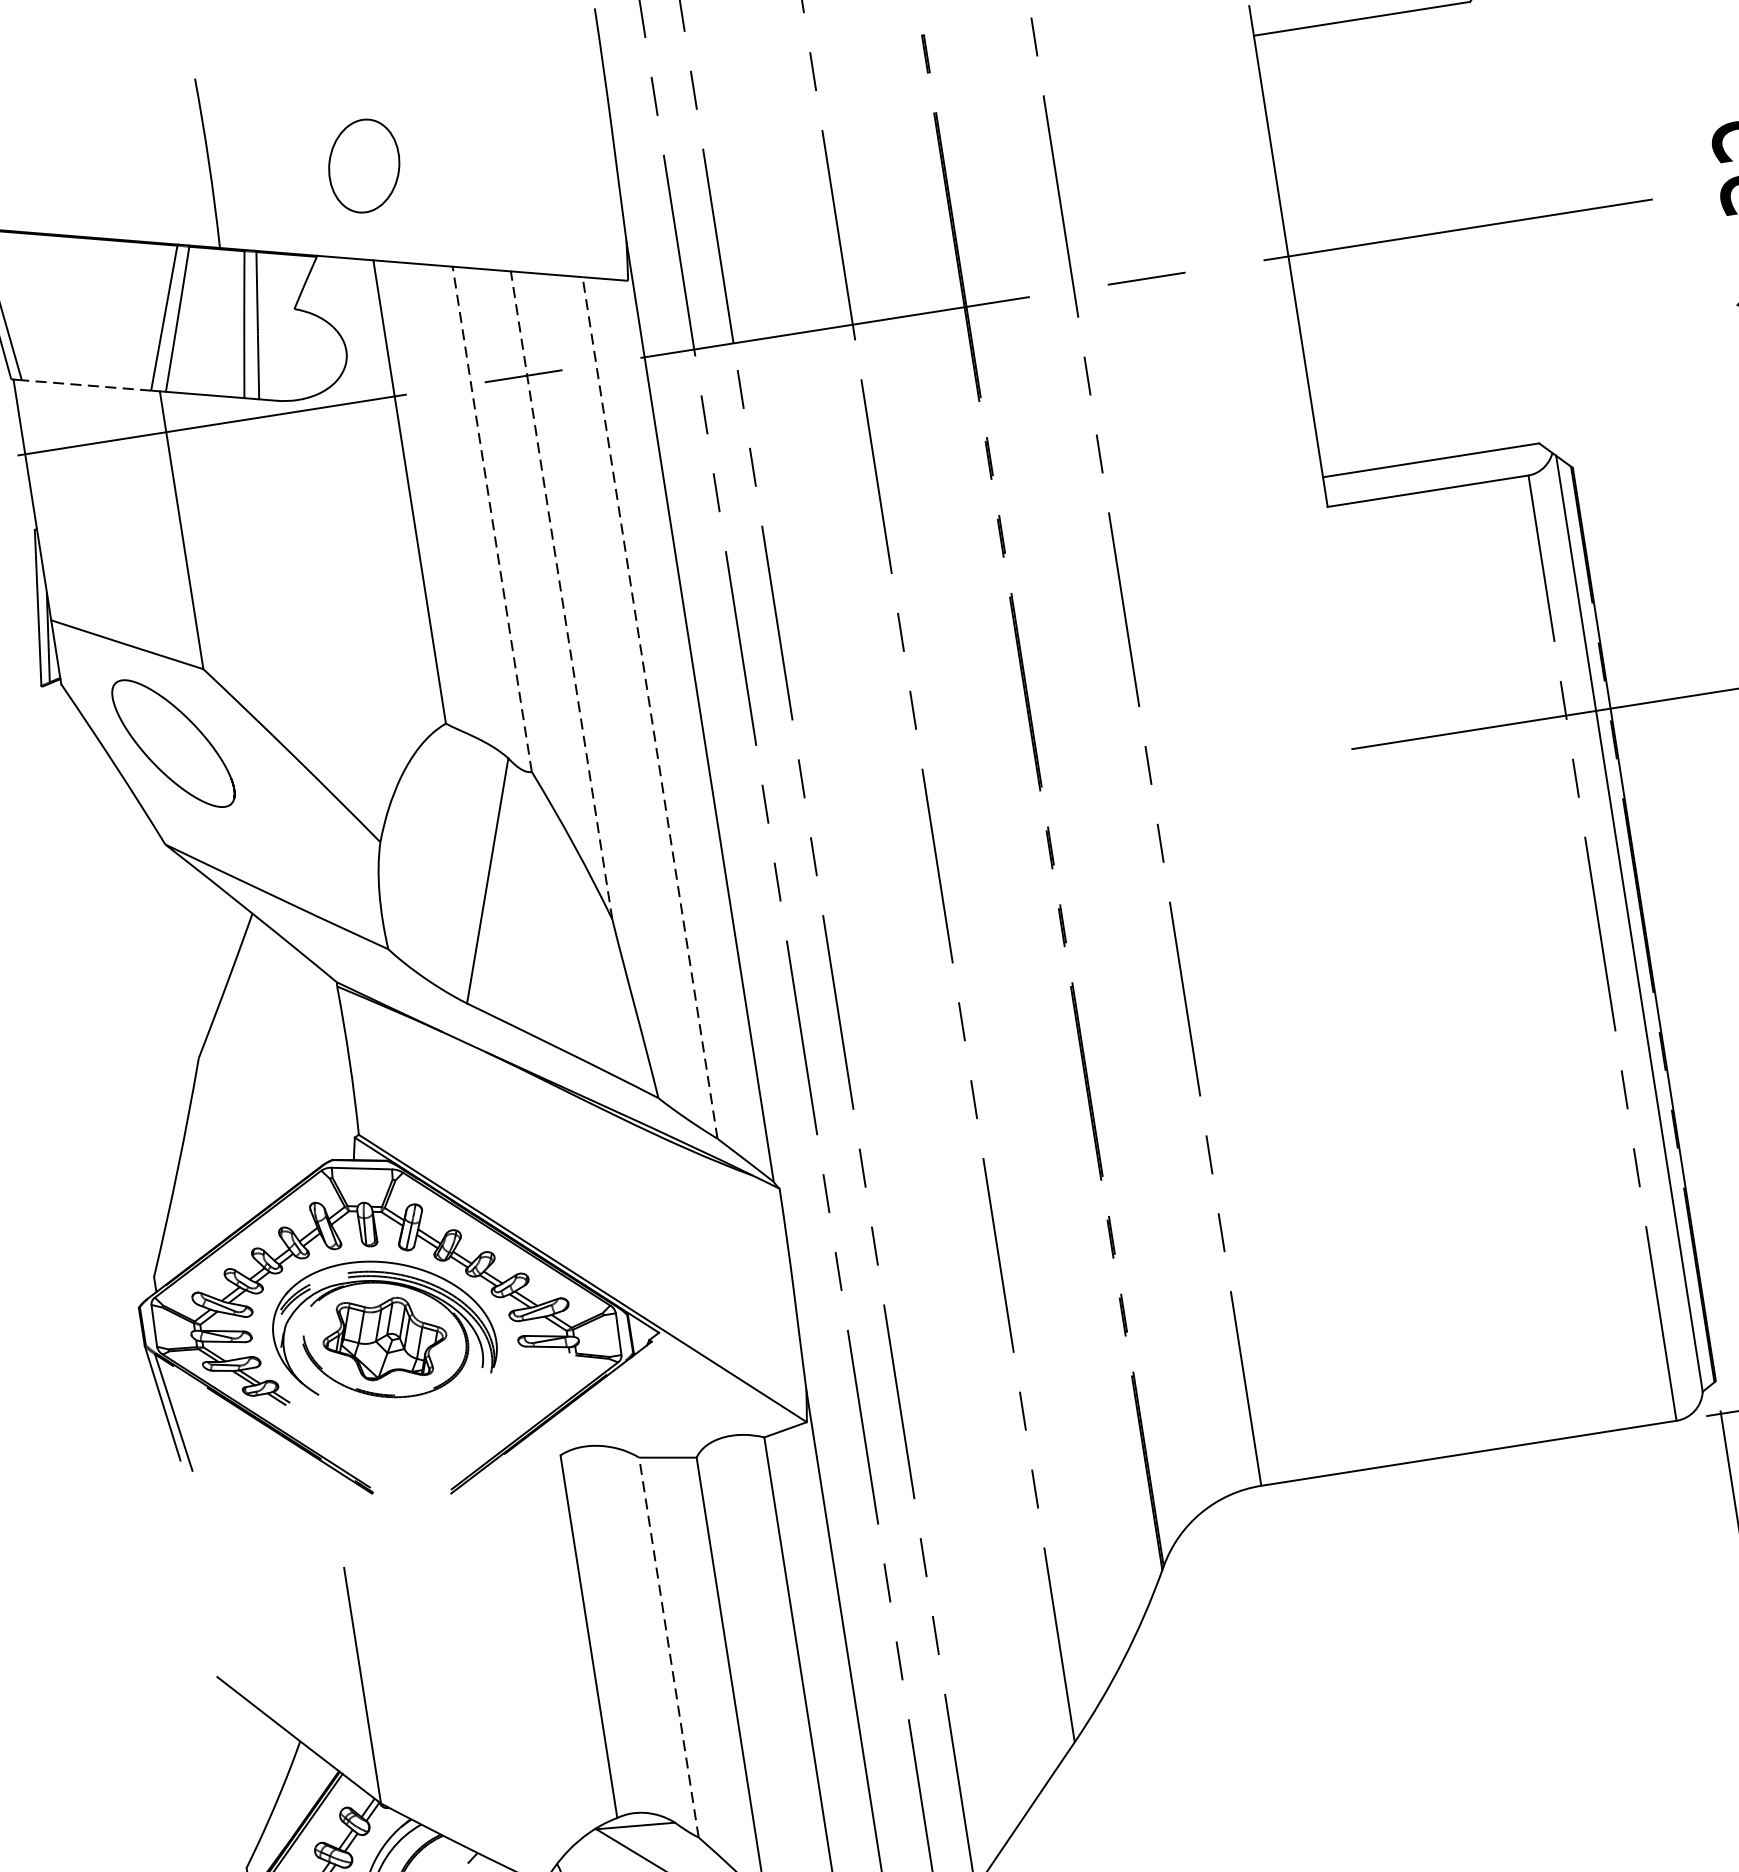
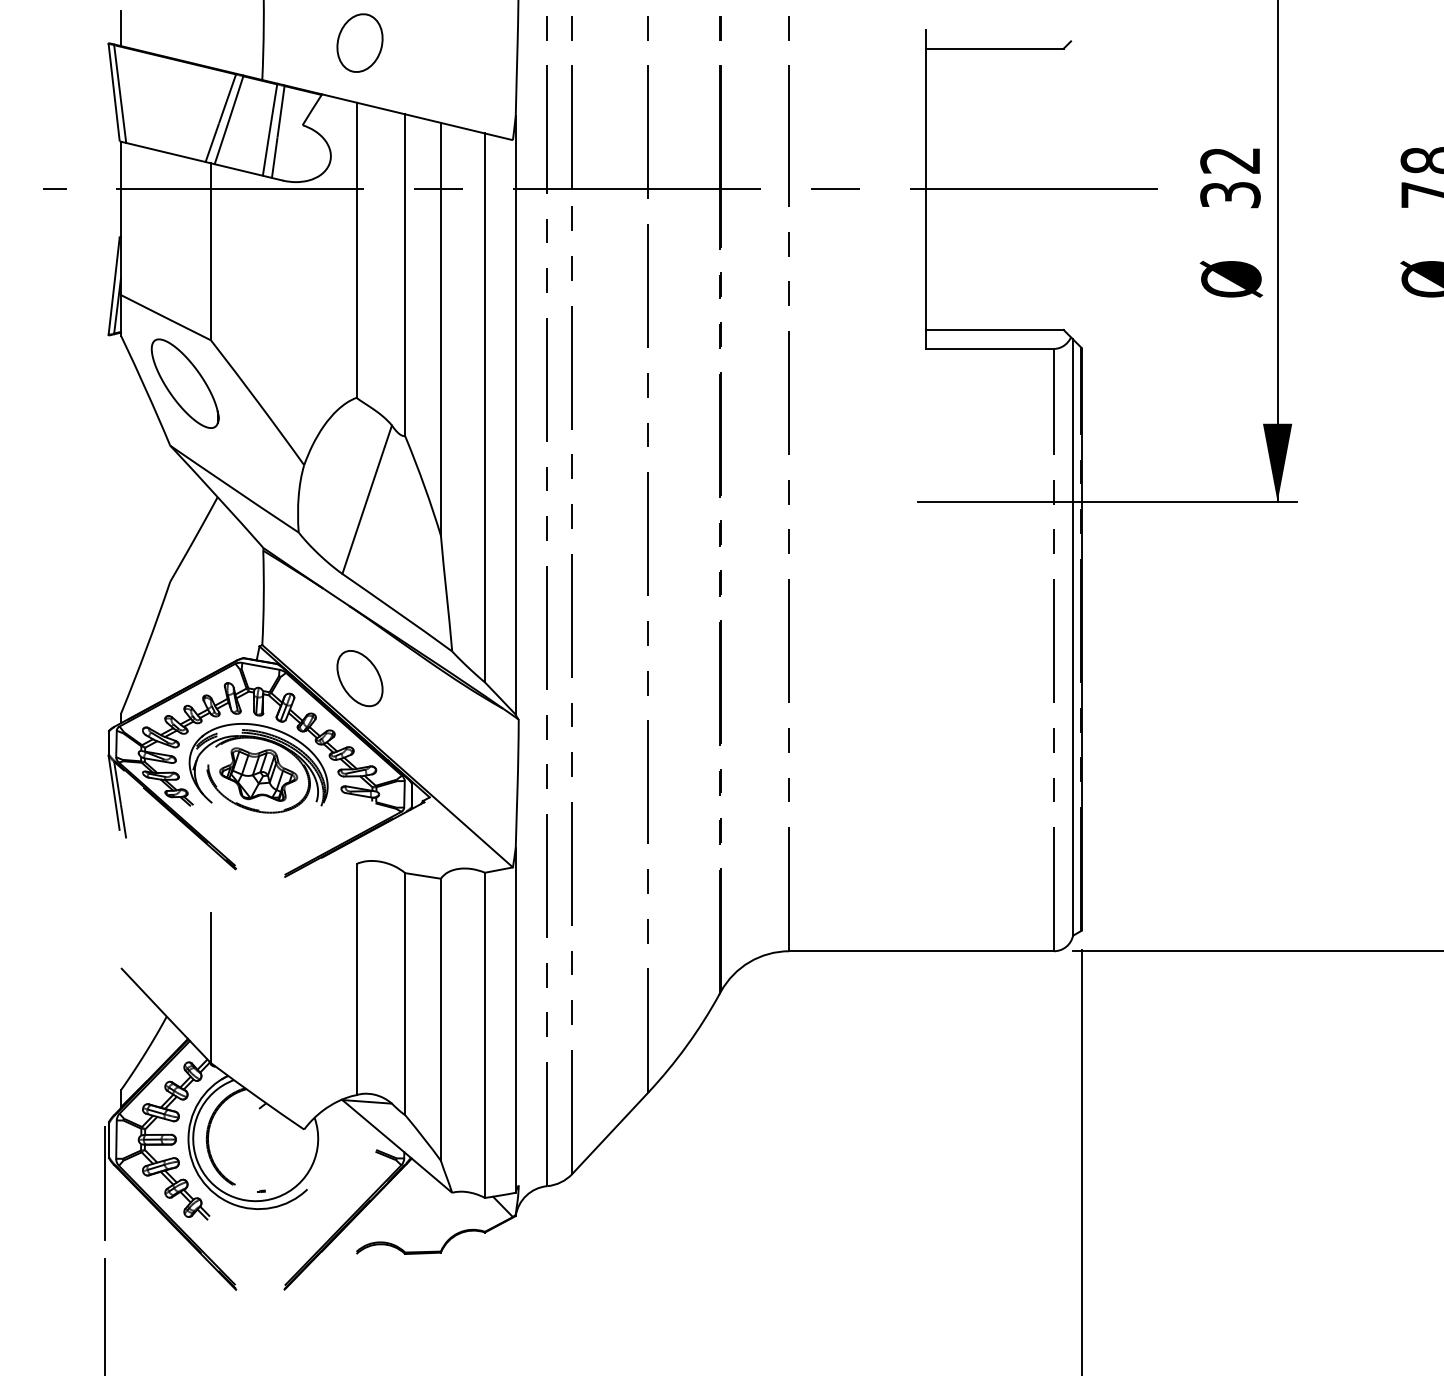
line: (85, 385) -> (165, 152), dashed -> solid
line: (492, 519) -> (405, 275), dashed -> solid
line: (560, 594) -> (440, 328), dashed -> solid
line: (650, 707) -> (485, 407), dashed -> solid
part: (519, 1163) -> (359, 678), added
line: (669, 1646) -> (405, 993), dashed -> solid

